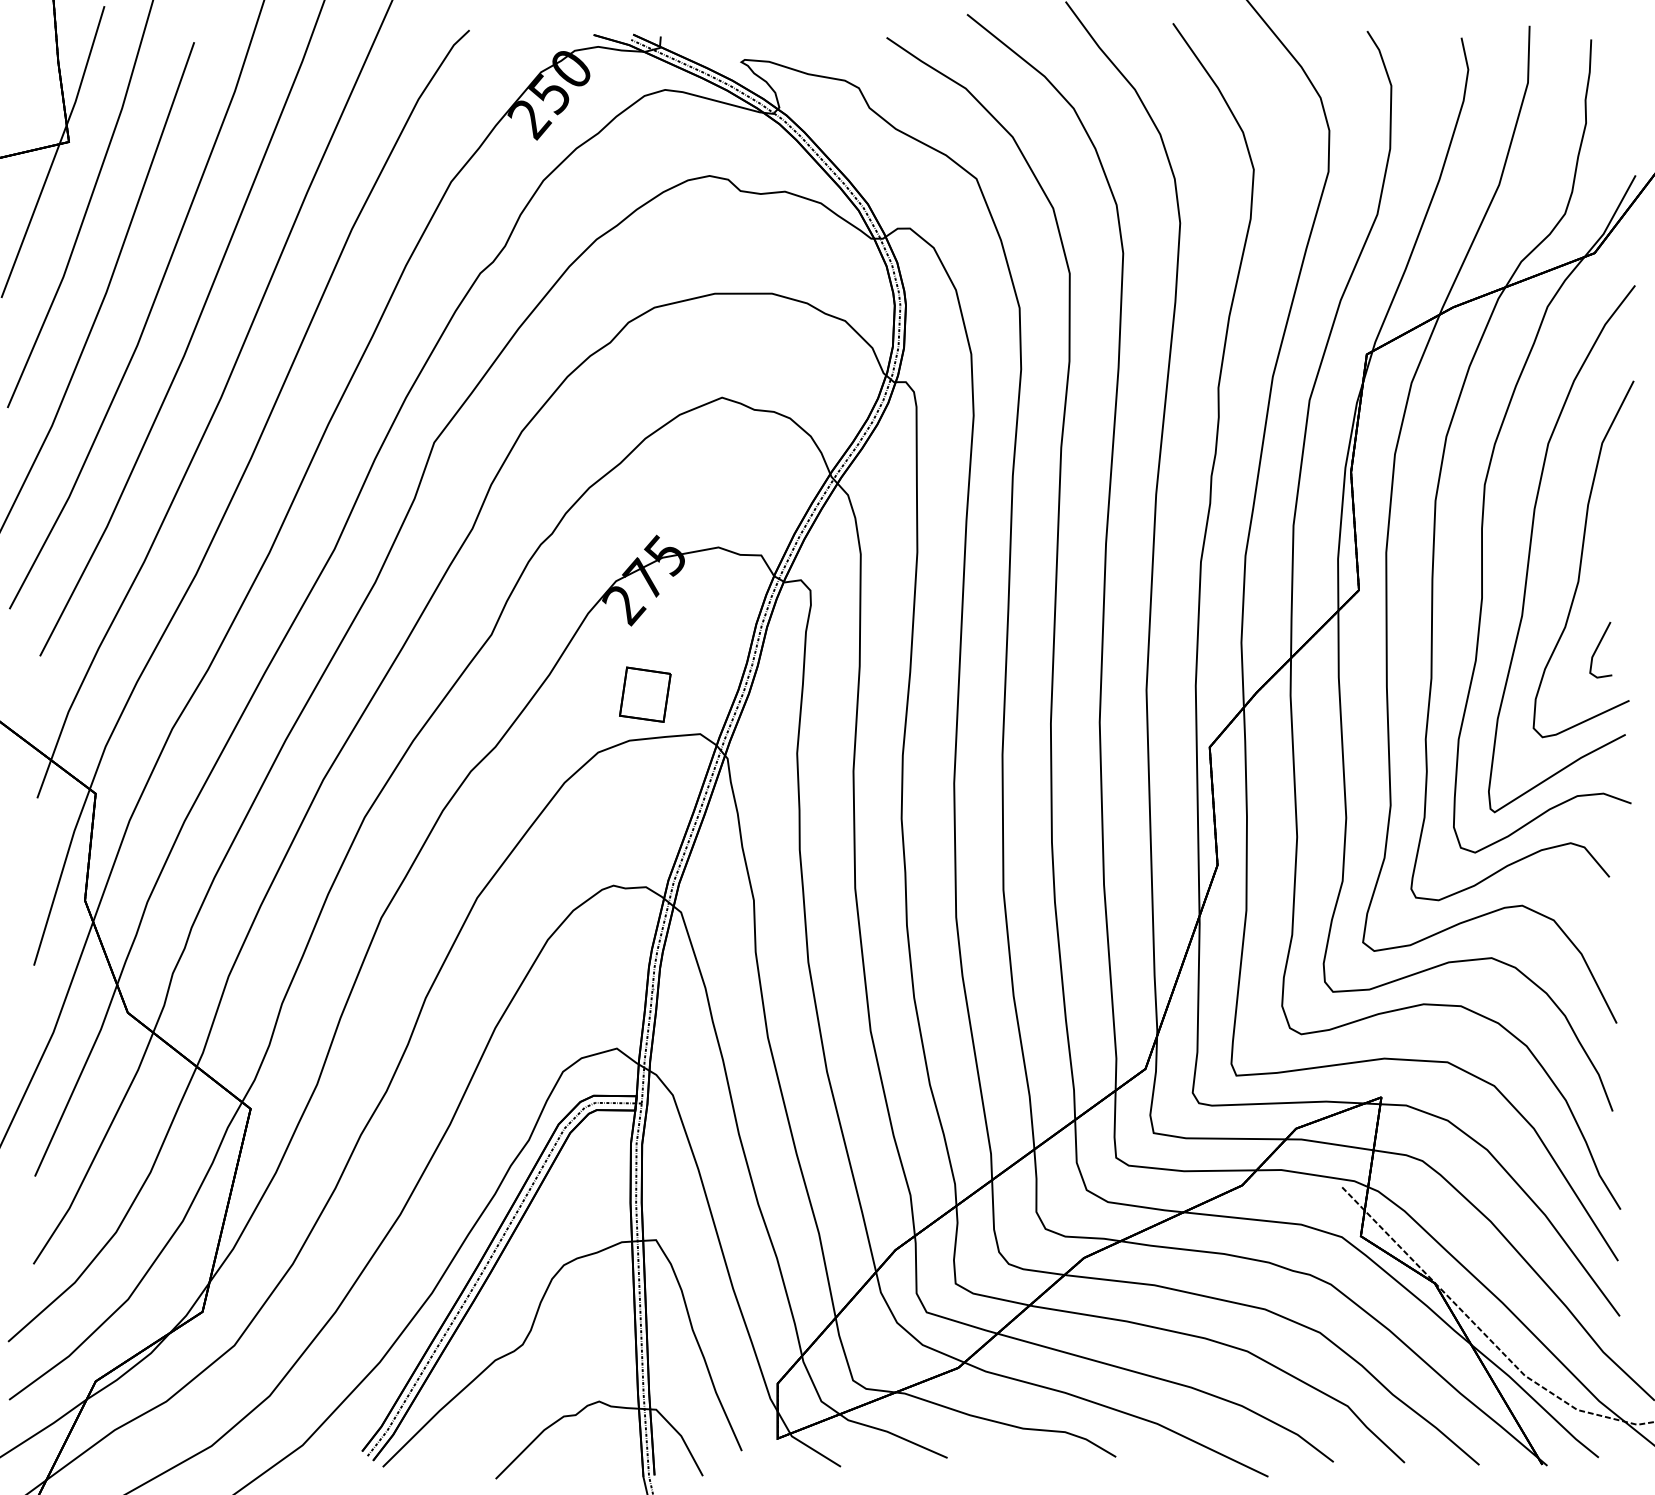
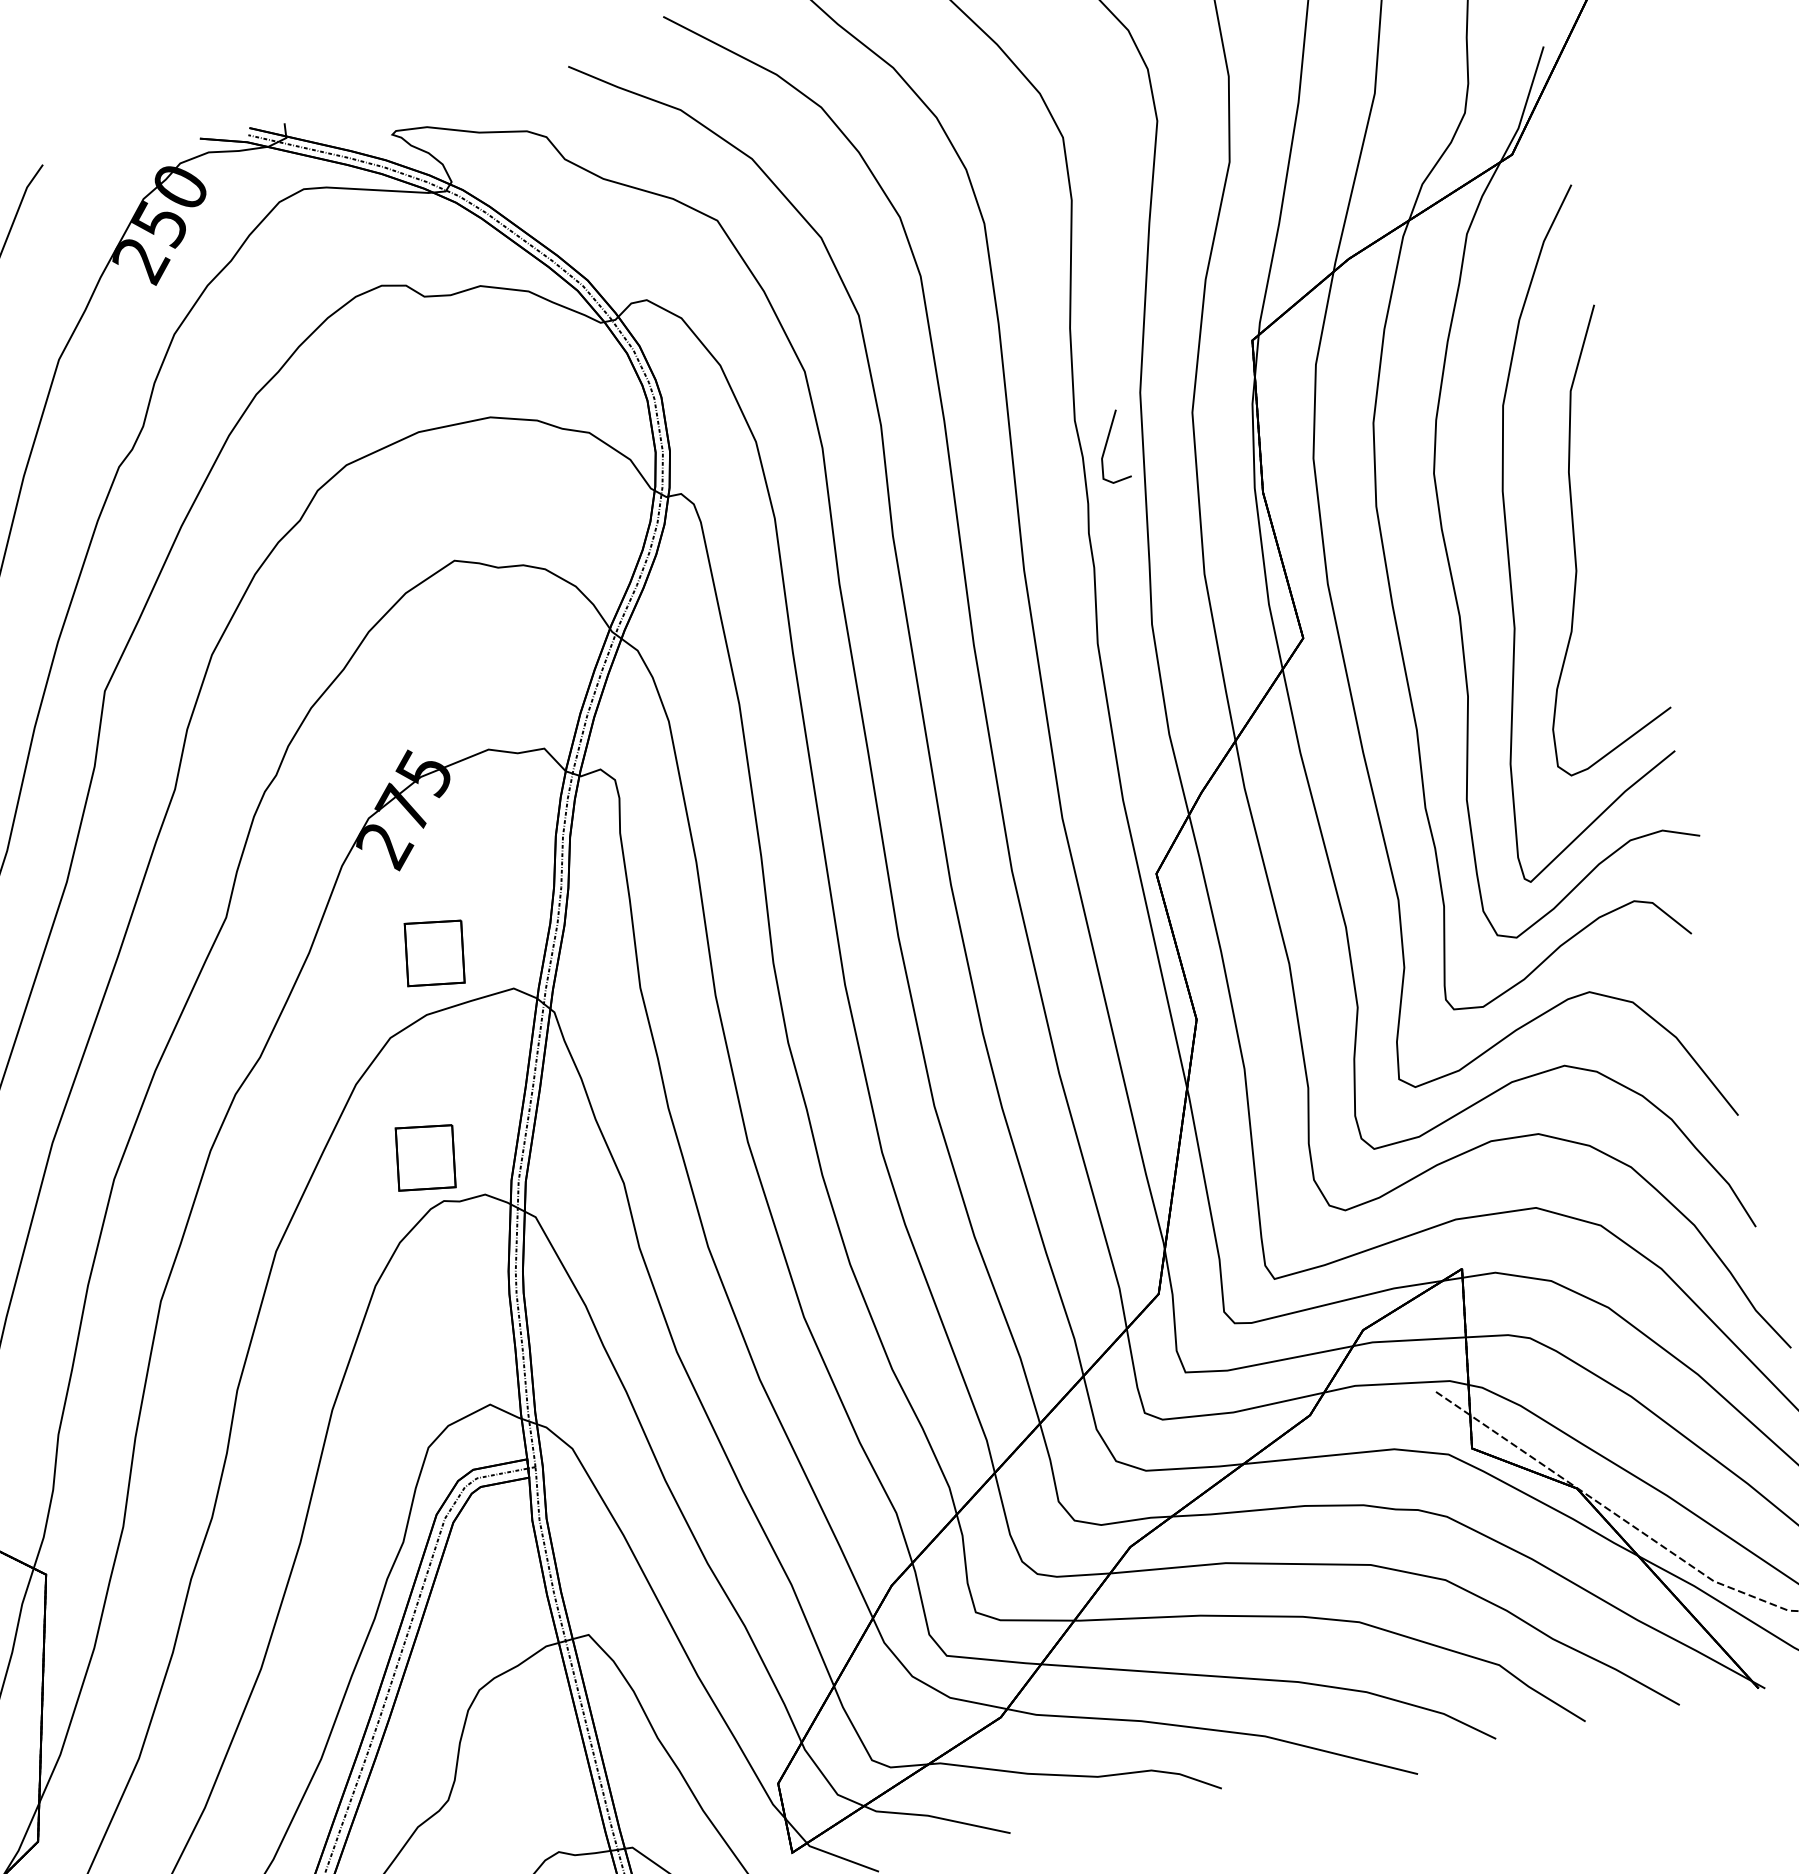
line: (1597, 649) -> (1106, 447), moved
part: (606, 849) -> (425, 1157), added

